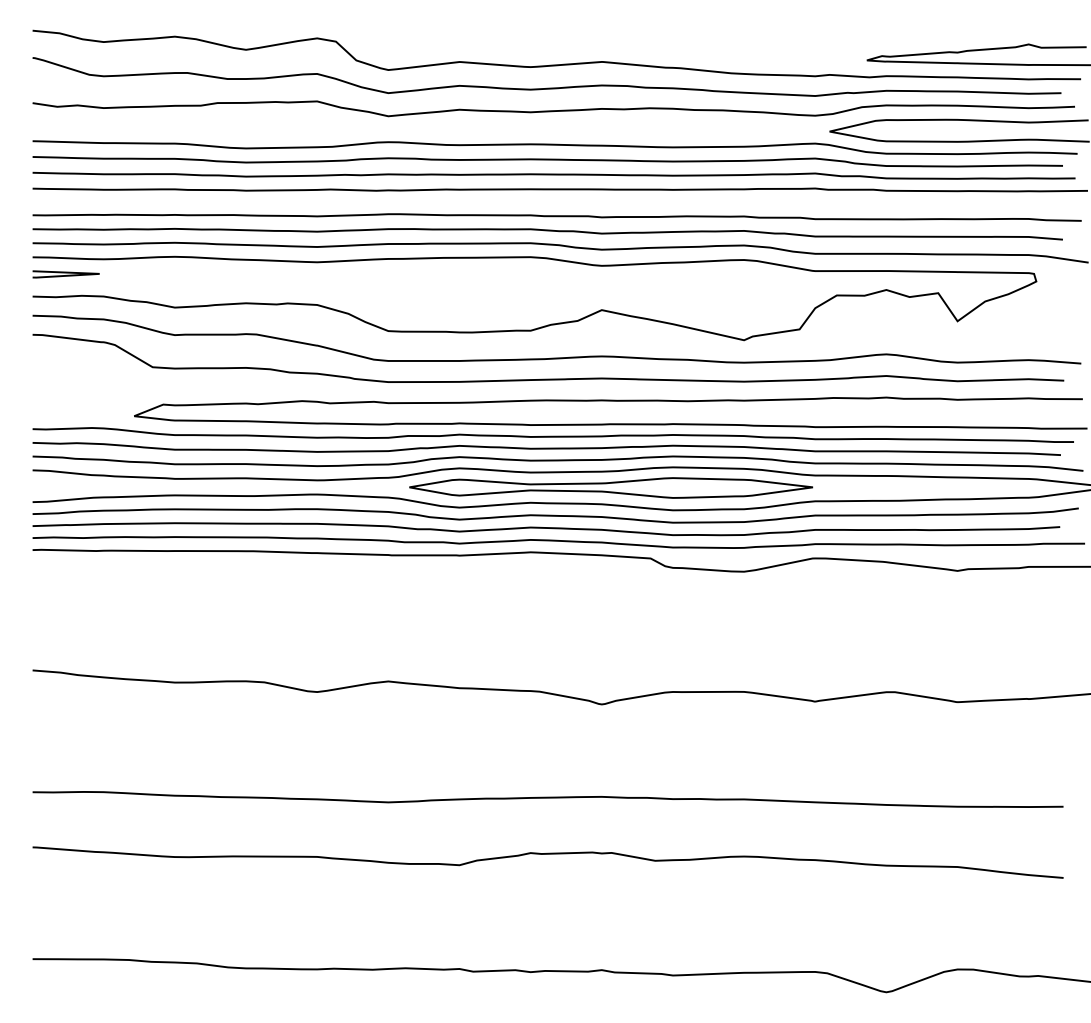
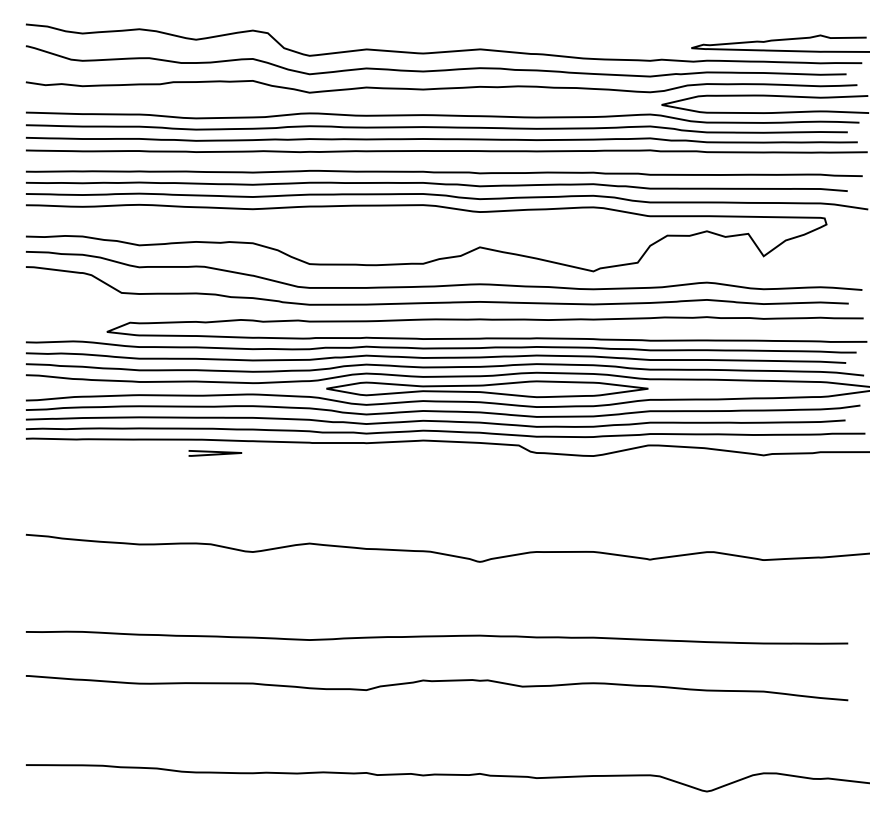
line: (65, 273) -> (214, 452), moved

